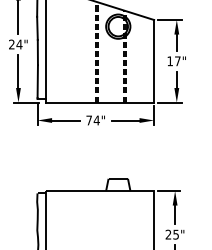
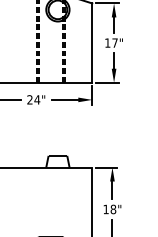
text: (88, 120) -> (29, 99), 74" -> 24"
text: (172, 234) -> (109, 209), 25" -> 18"

